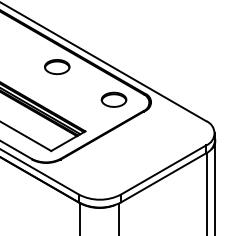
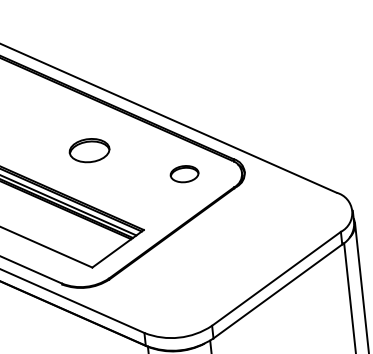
part: (57, 66) -> (89, 149), moved
part: (113, 99) -> (183, 173), size x0.7

